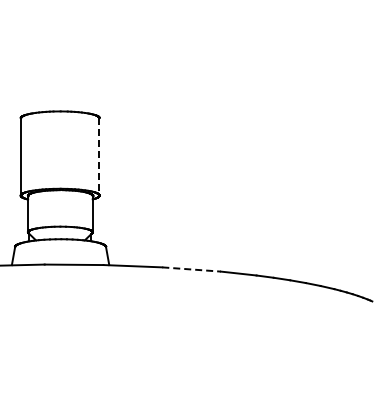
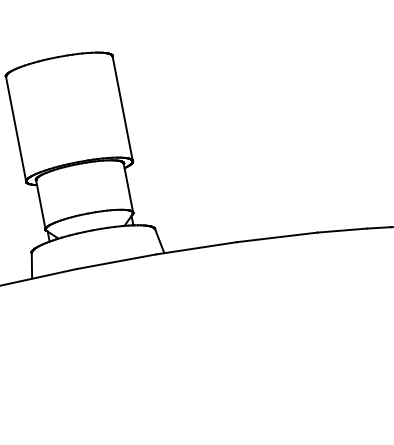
line: (99, 156) -> (122, 108), dashed -> solid
line: (192, 269) -> (278, 237), dashed -> solid

